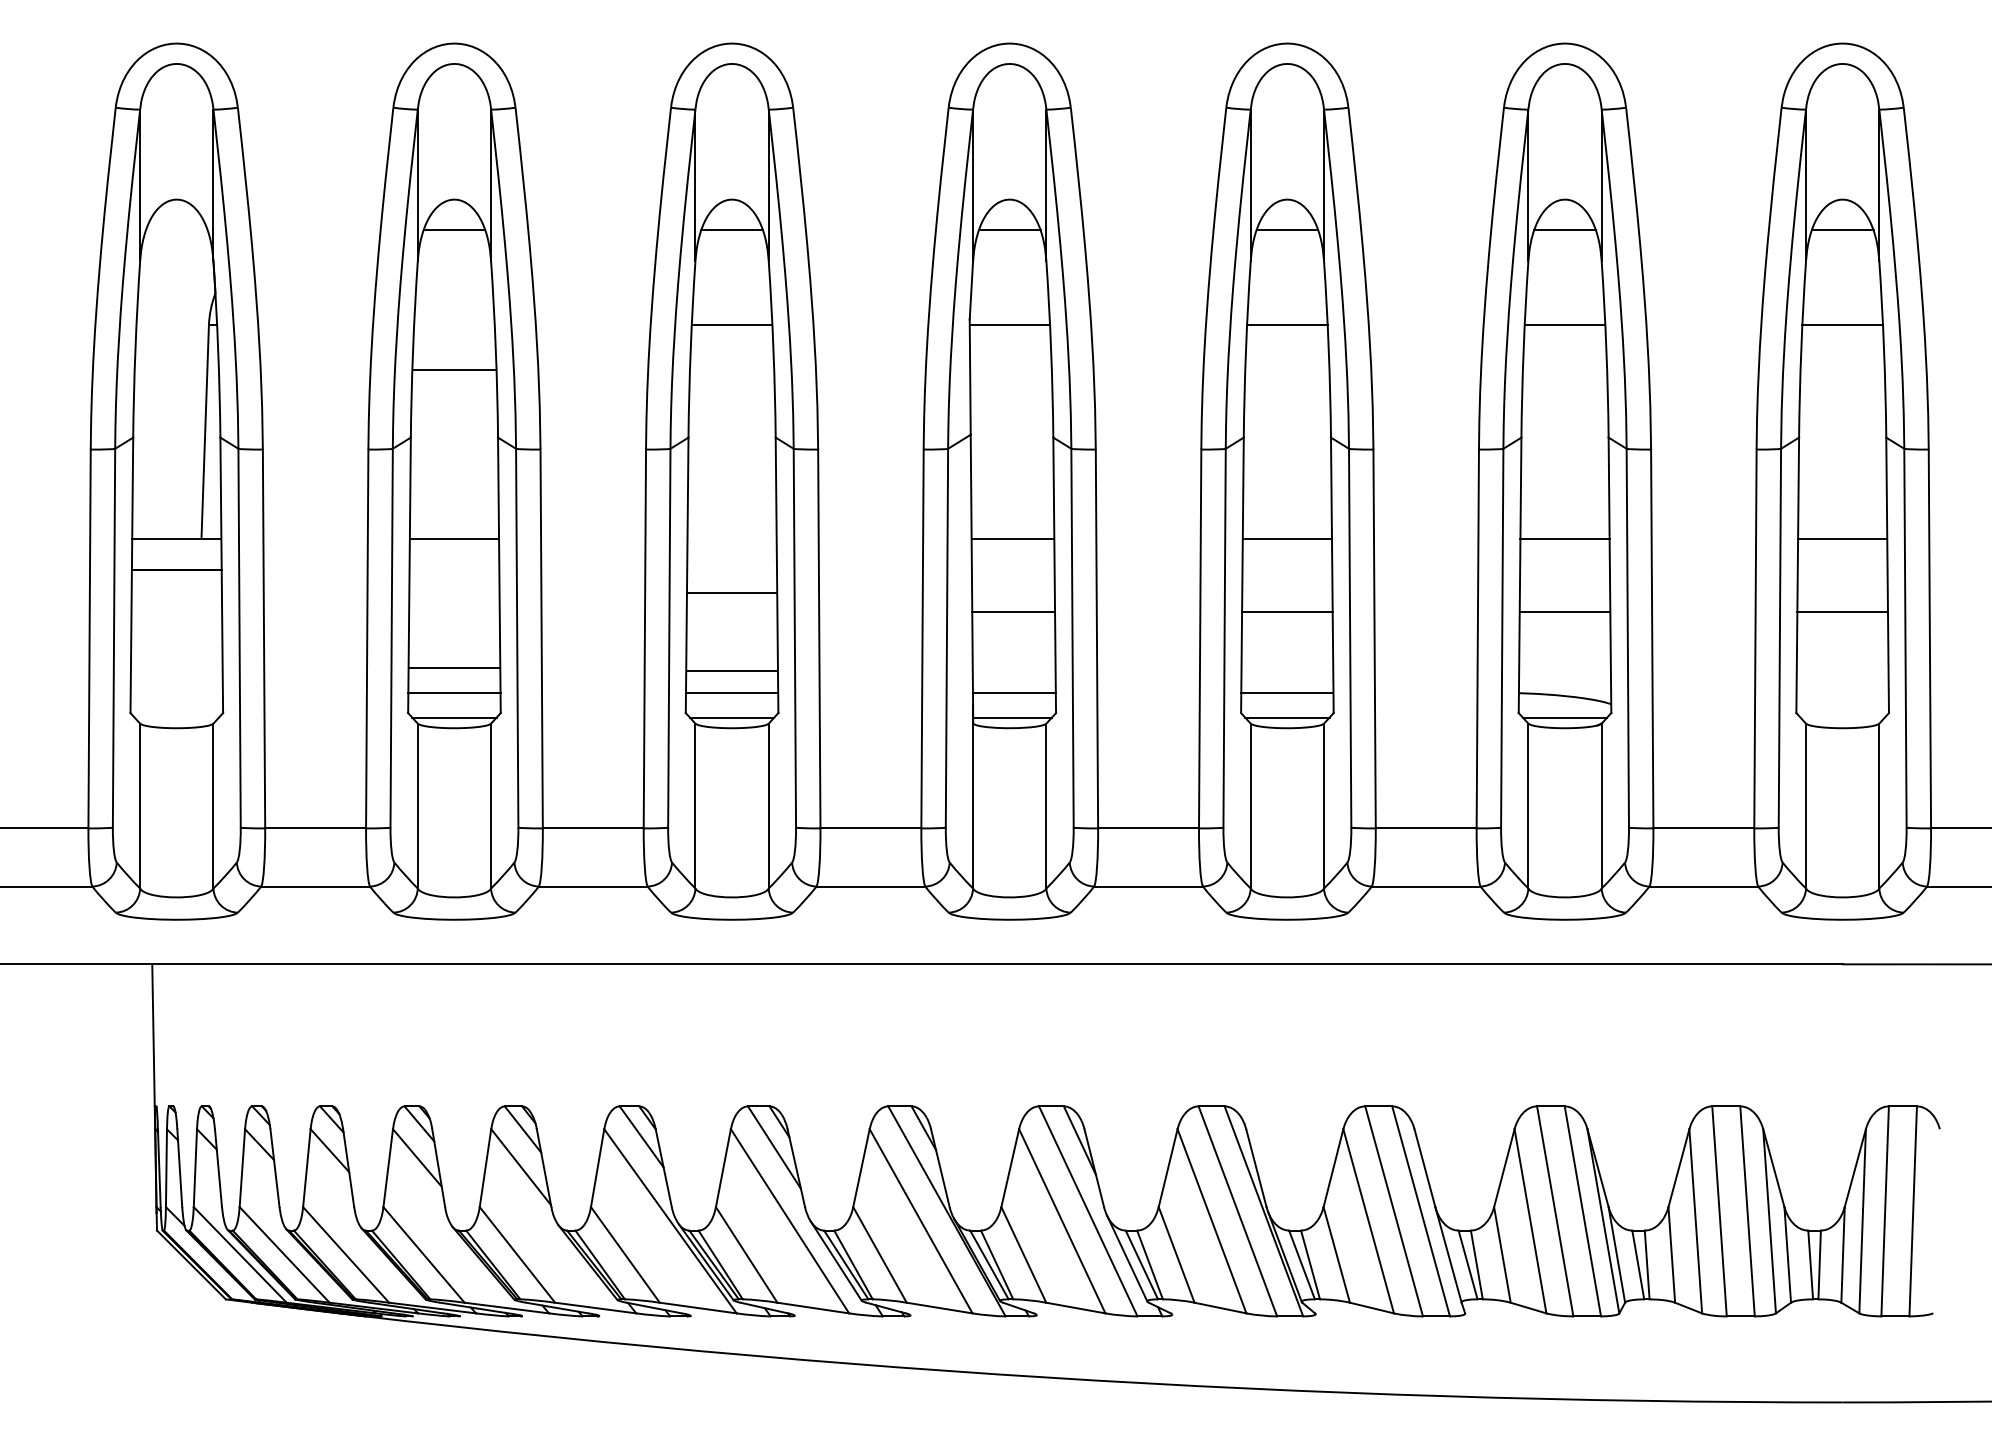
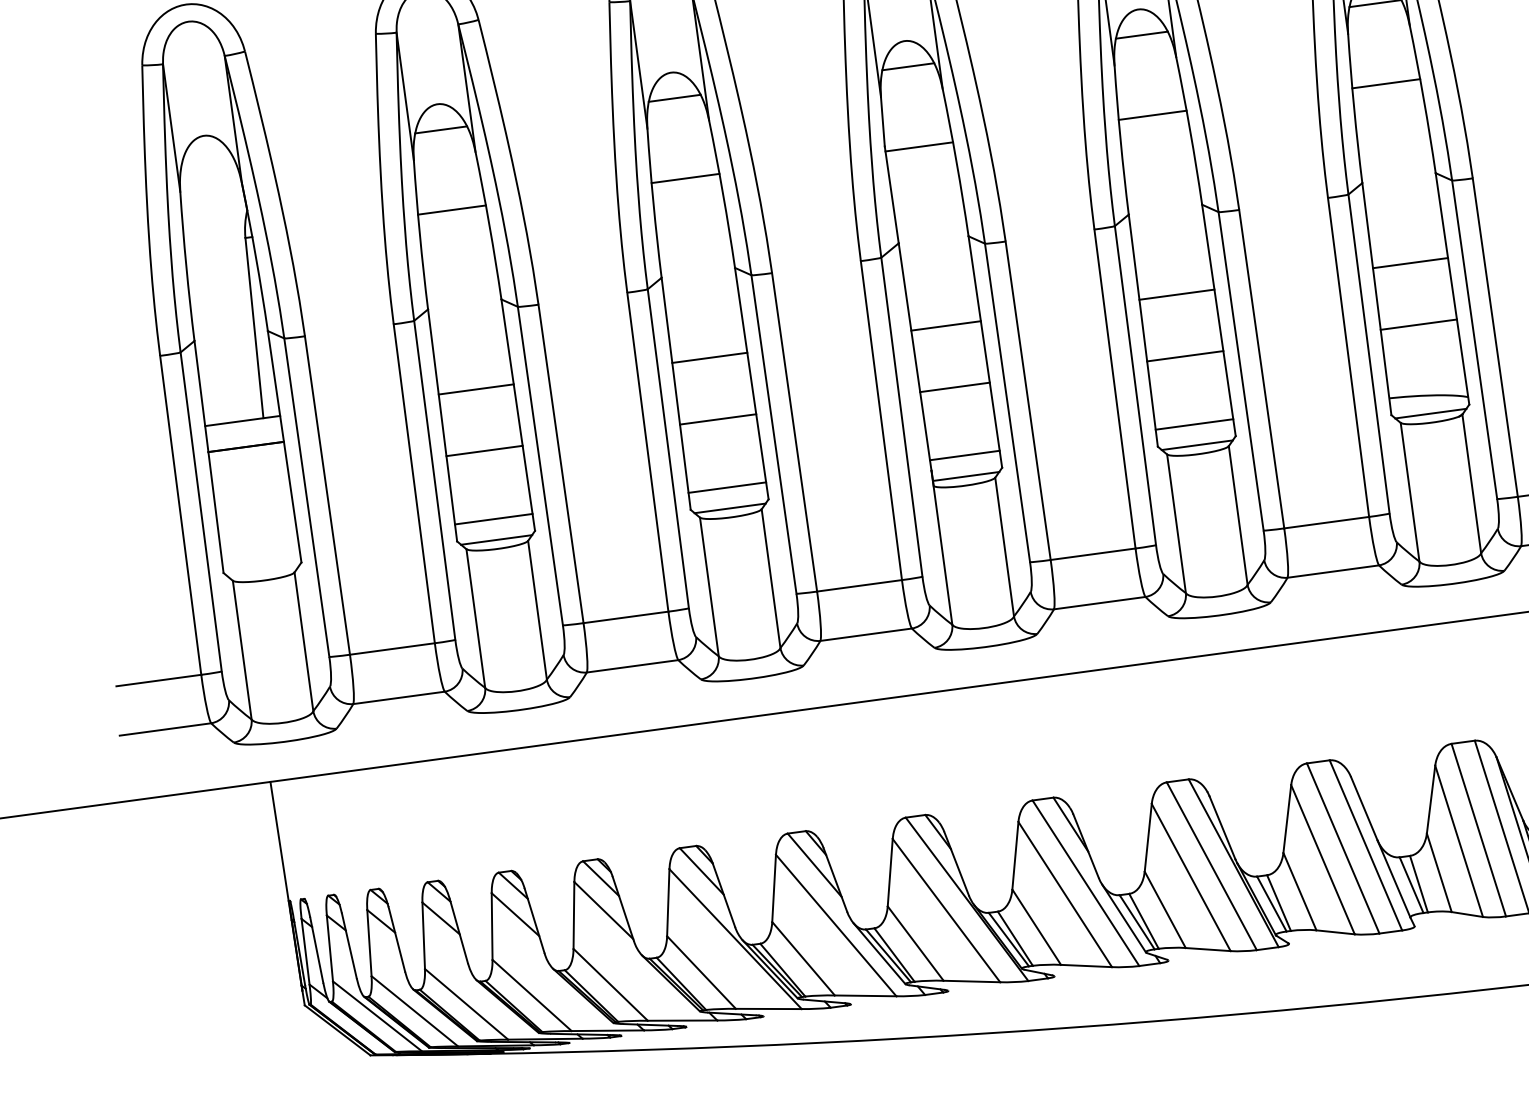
line: (454, 370) -> (452, 210), moved
line: (731, 592) -> (709, 357), moved
line: (454, 667) -> (484, 450), moved
line: (731, 670) -> (717, 419), moved

